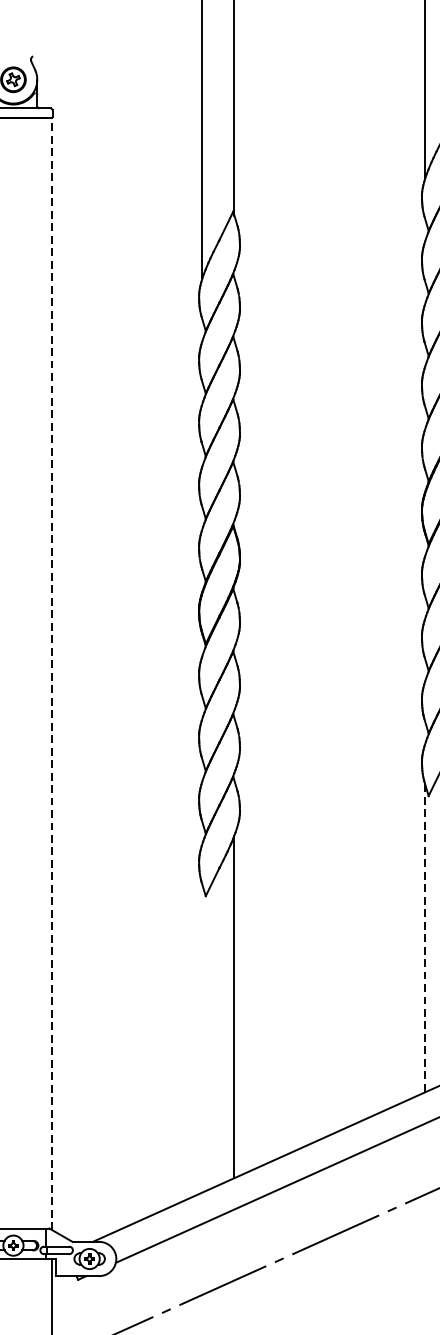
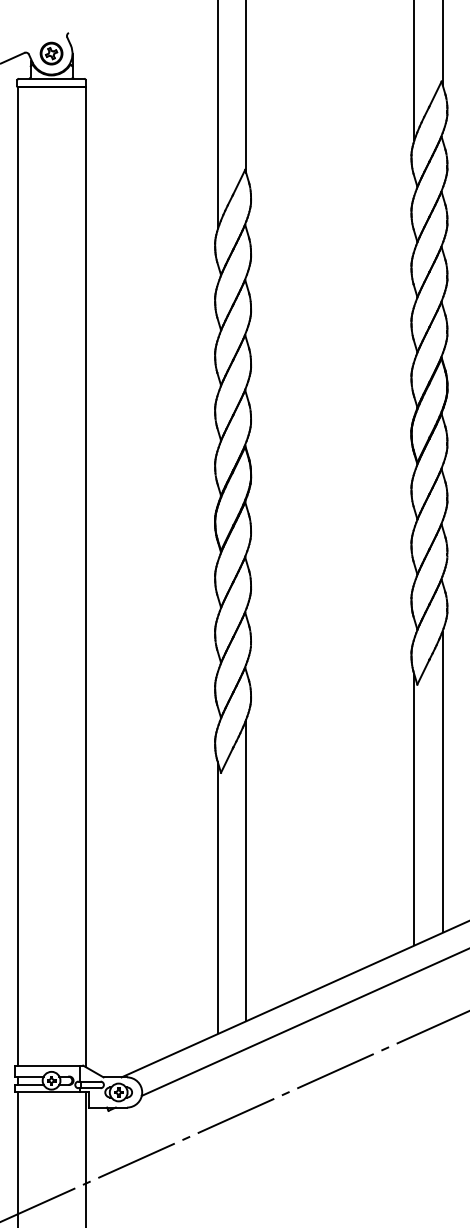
line: (51, 674) -> (85, 577), dashed -> solid
line: (425, 937) -> (414, 809), dashed -> solid
line: (201, 1037) -> (217, 897), added

